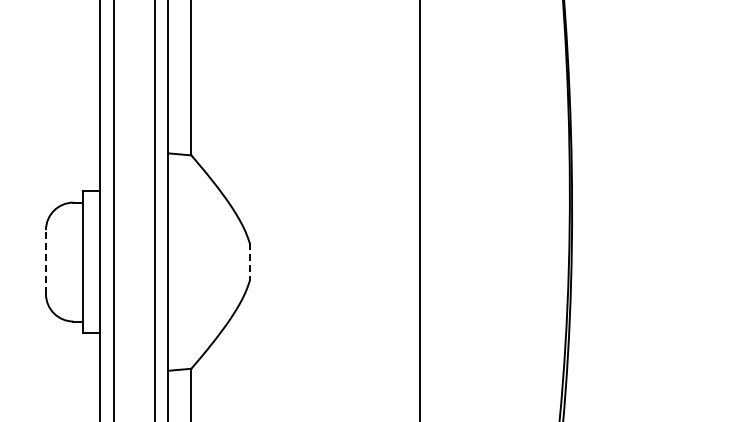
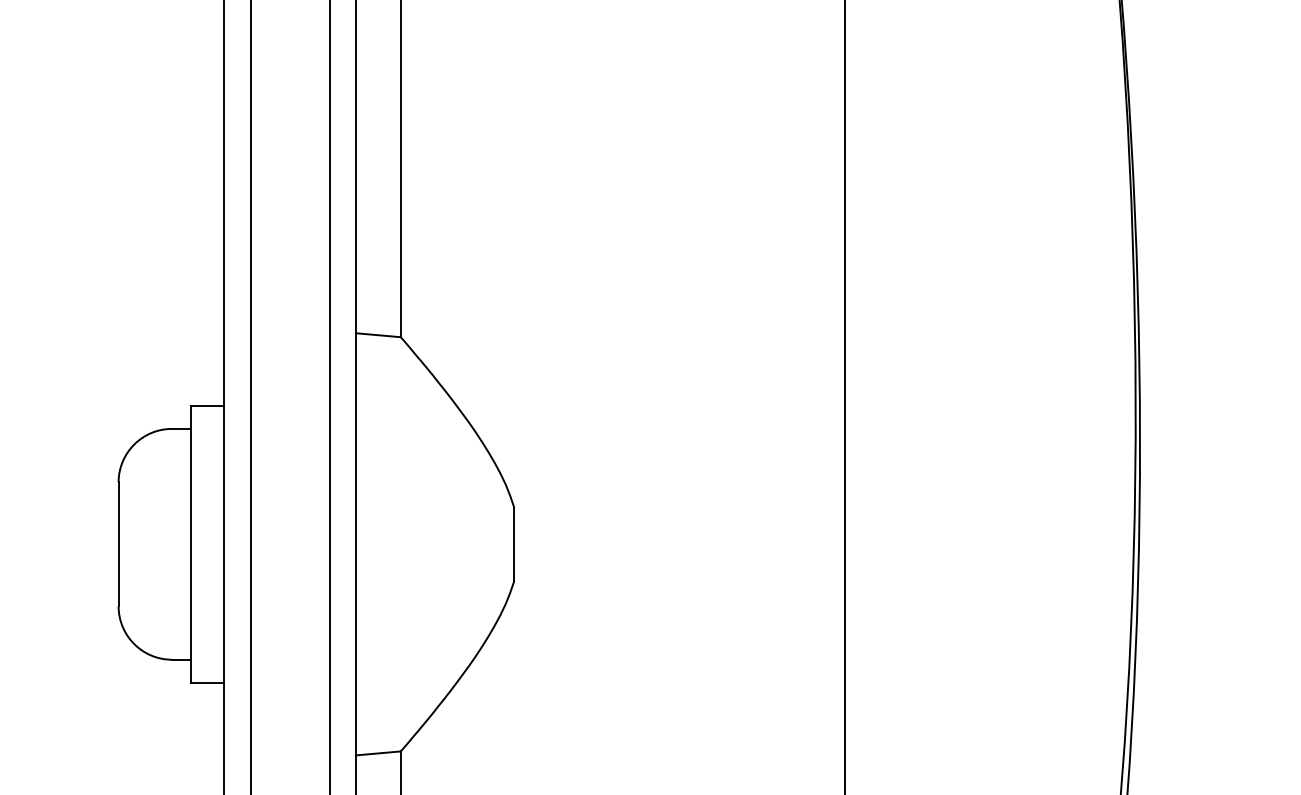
line: (45, 262) -> (117, 545), dashed -> solid
line: (249, 262) -> (513, 545), dashed -> solid

